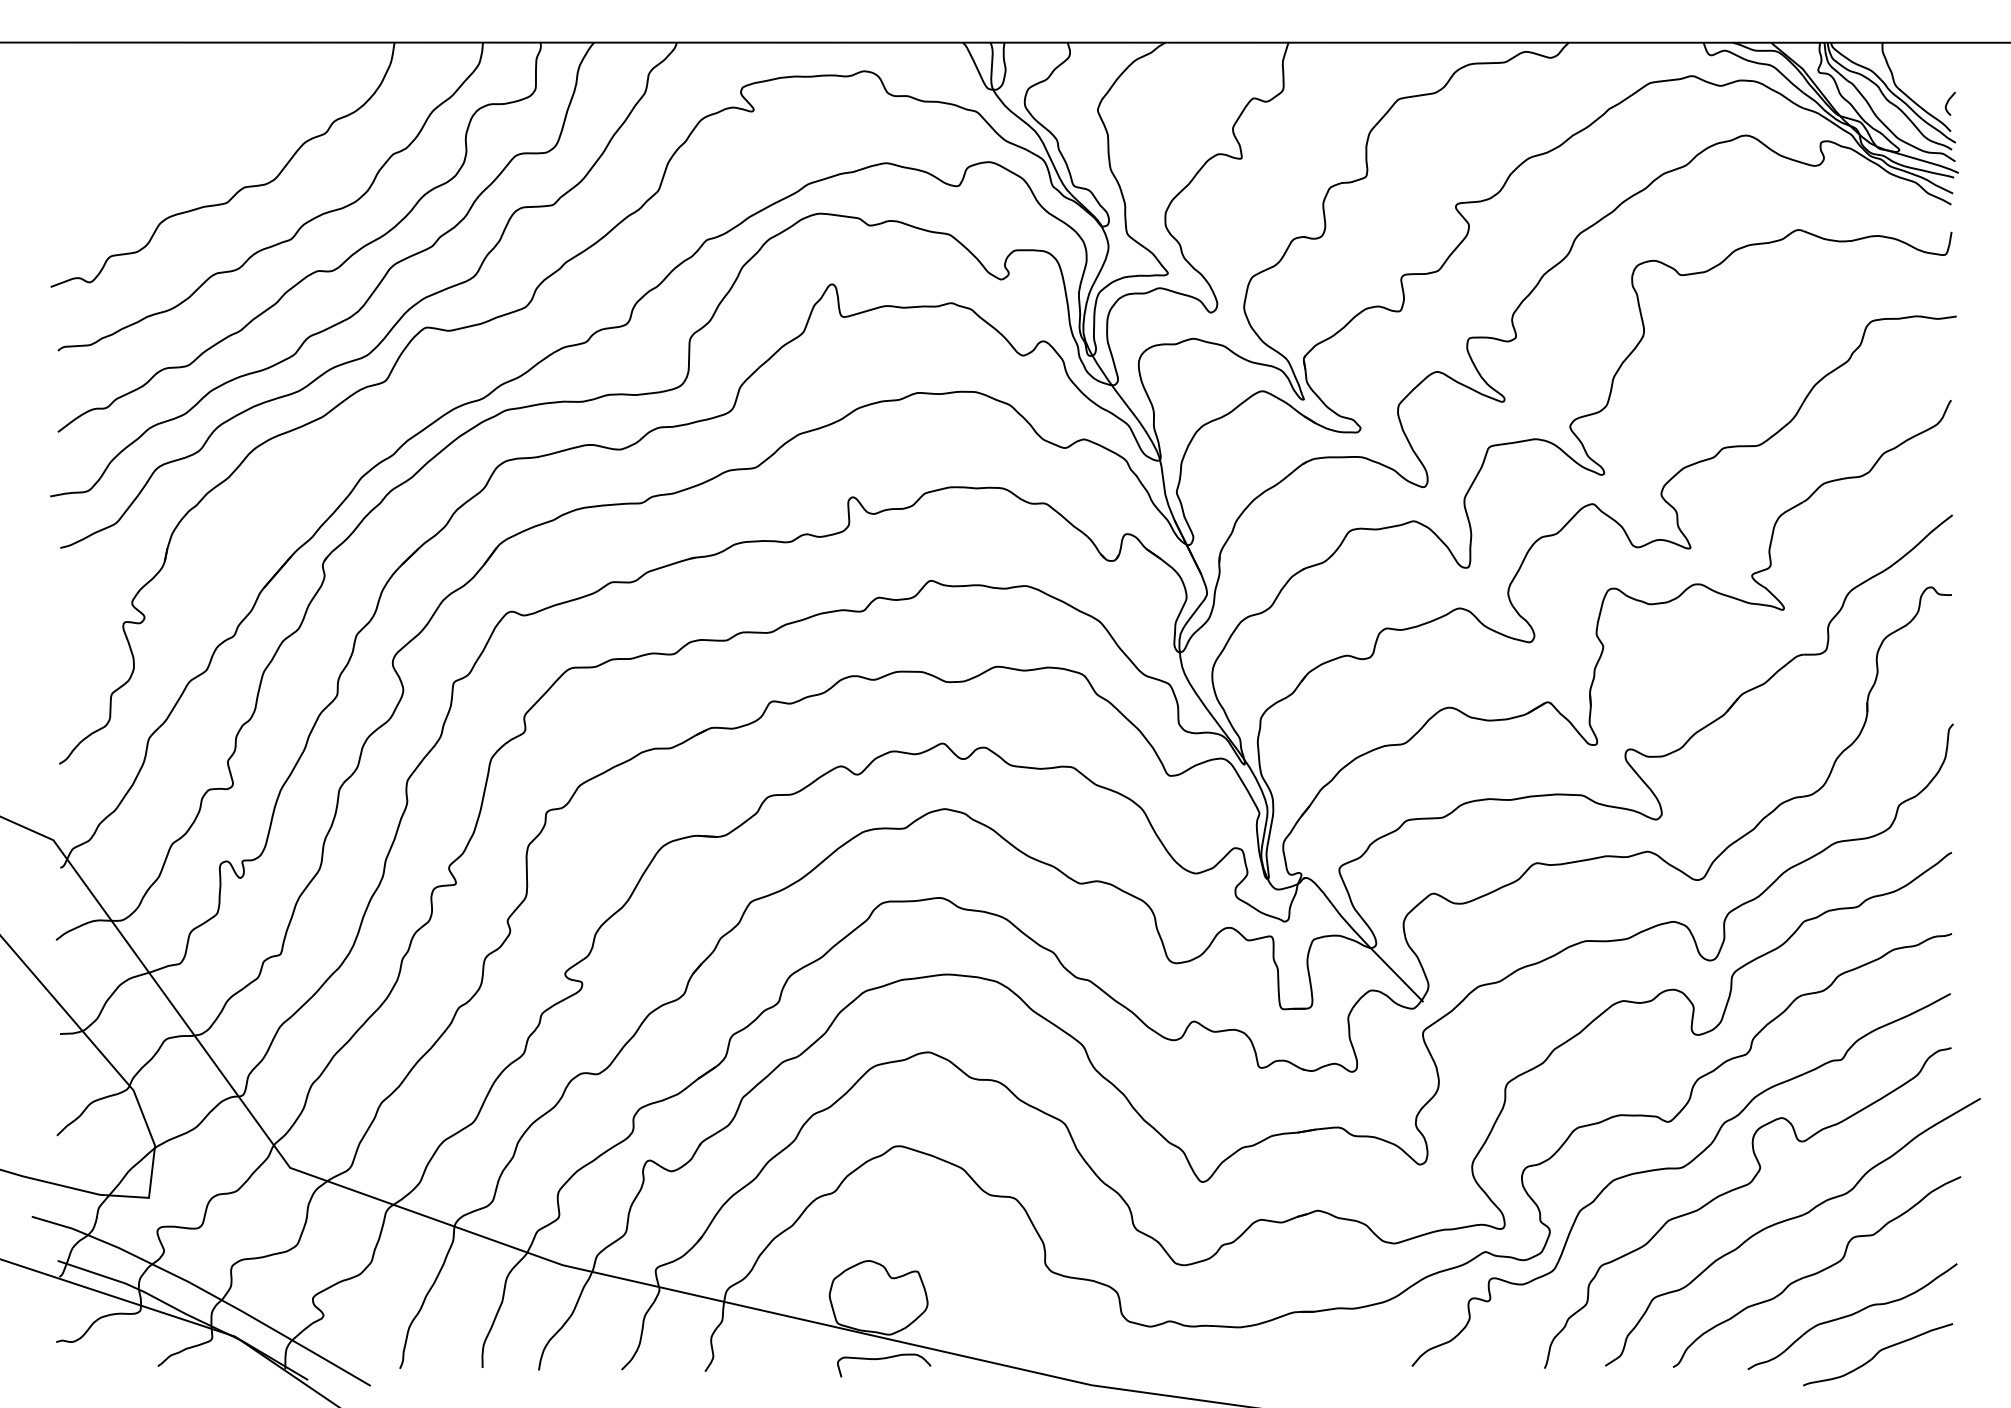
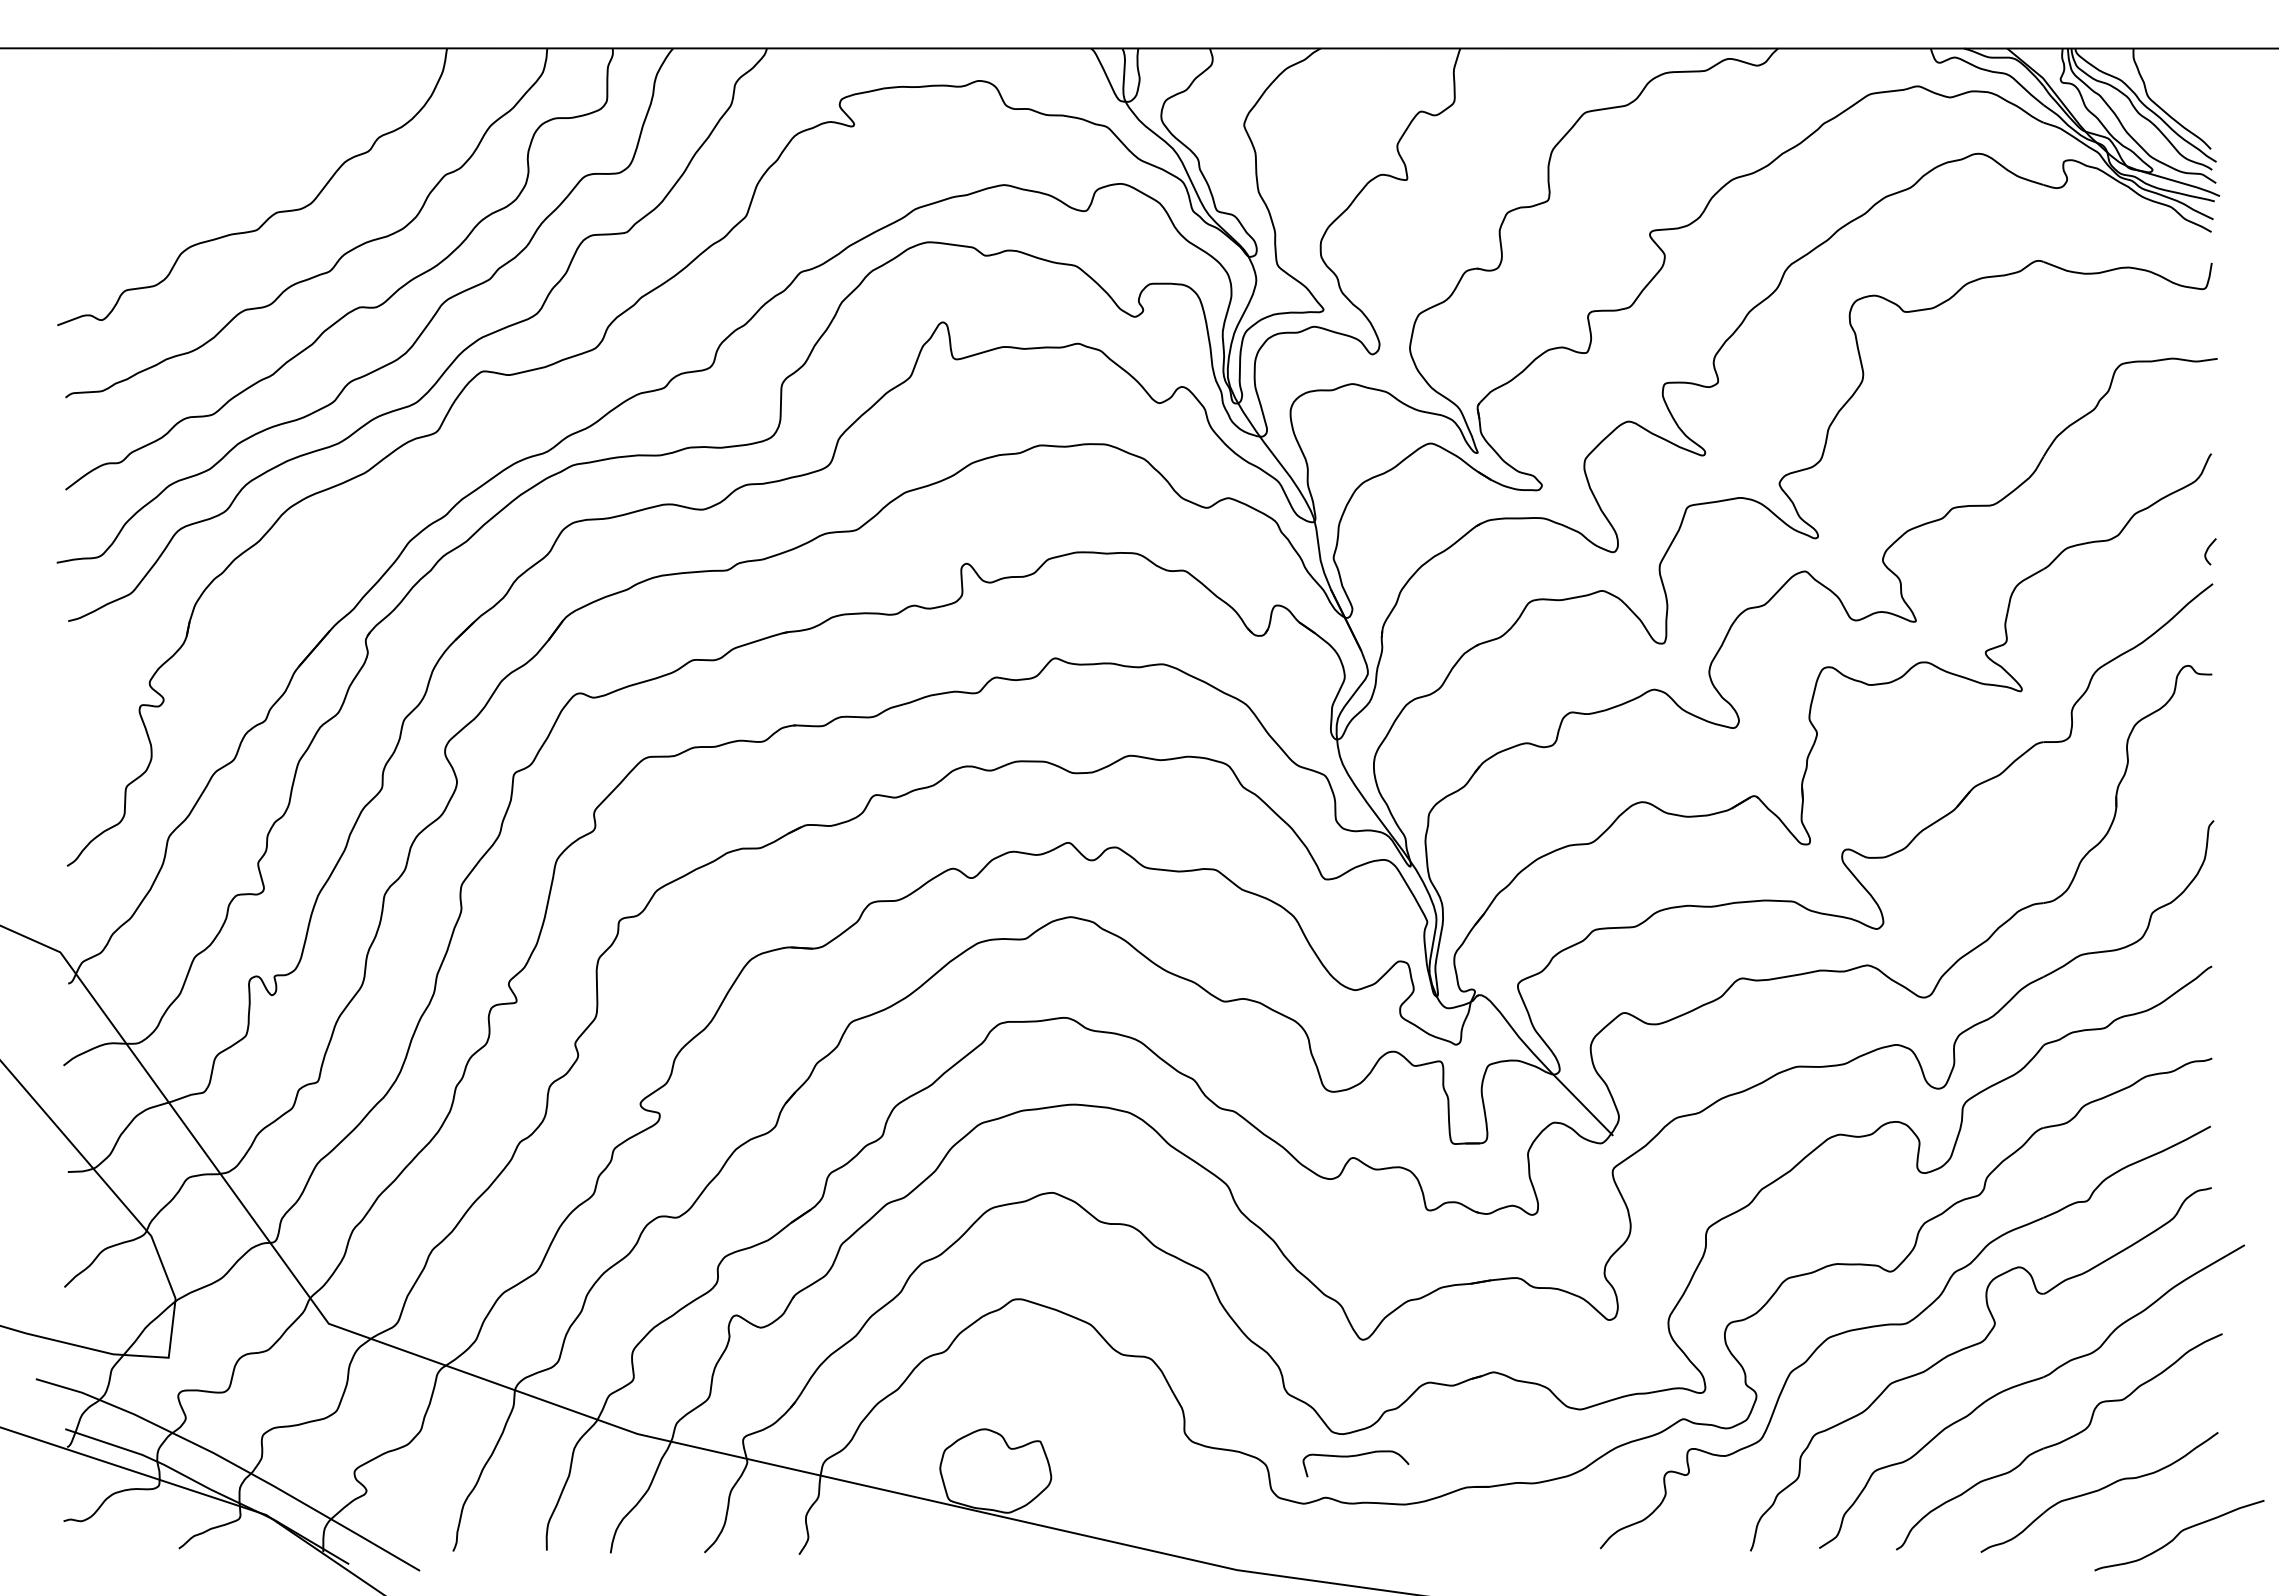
curve: (1948, 102) -> (2208, 550), moved
curve: (1878, 1353) -> (2179, 1534), moved
curve: (883, 1359) -> (1355, 1456), moved

